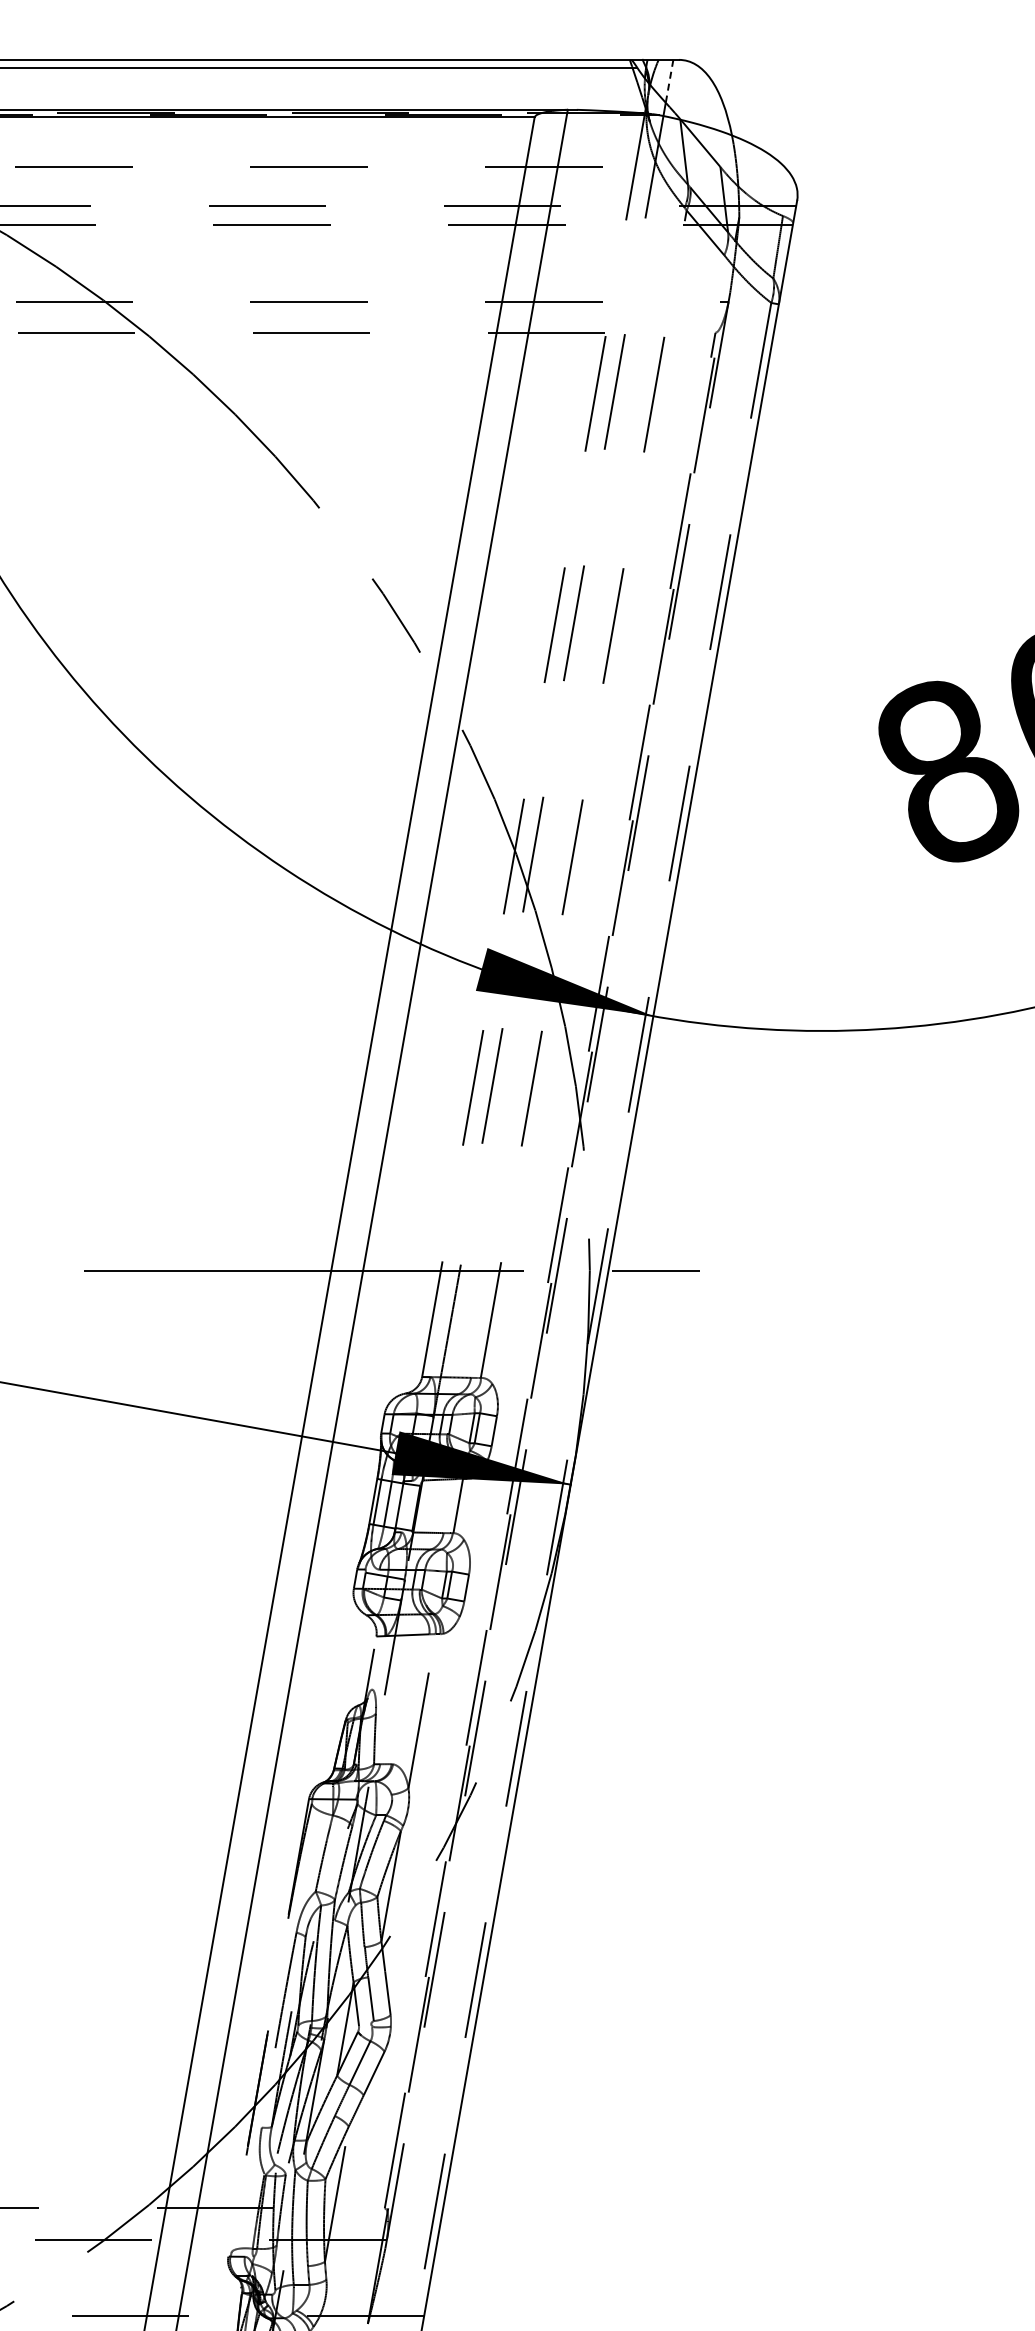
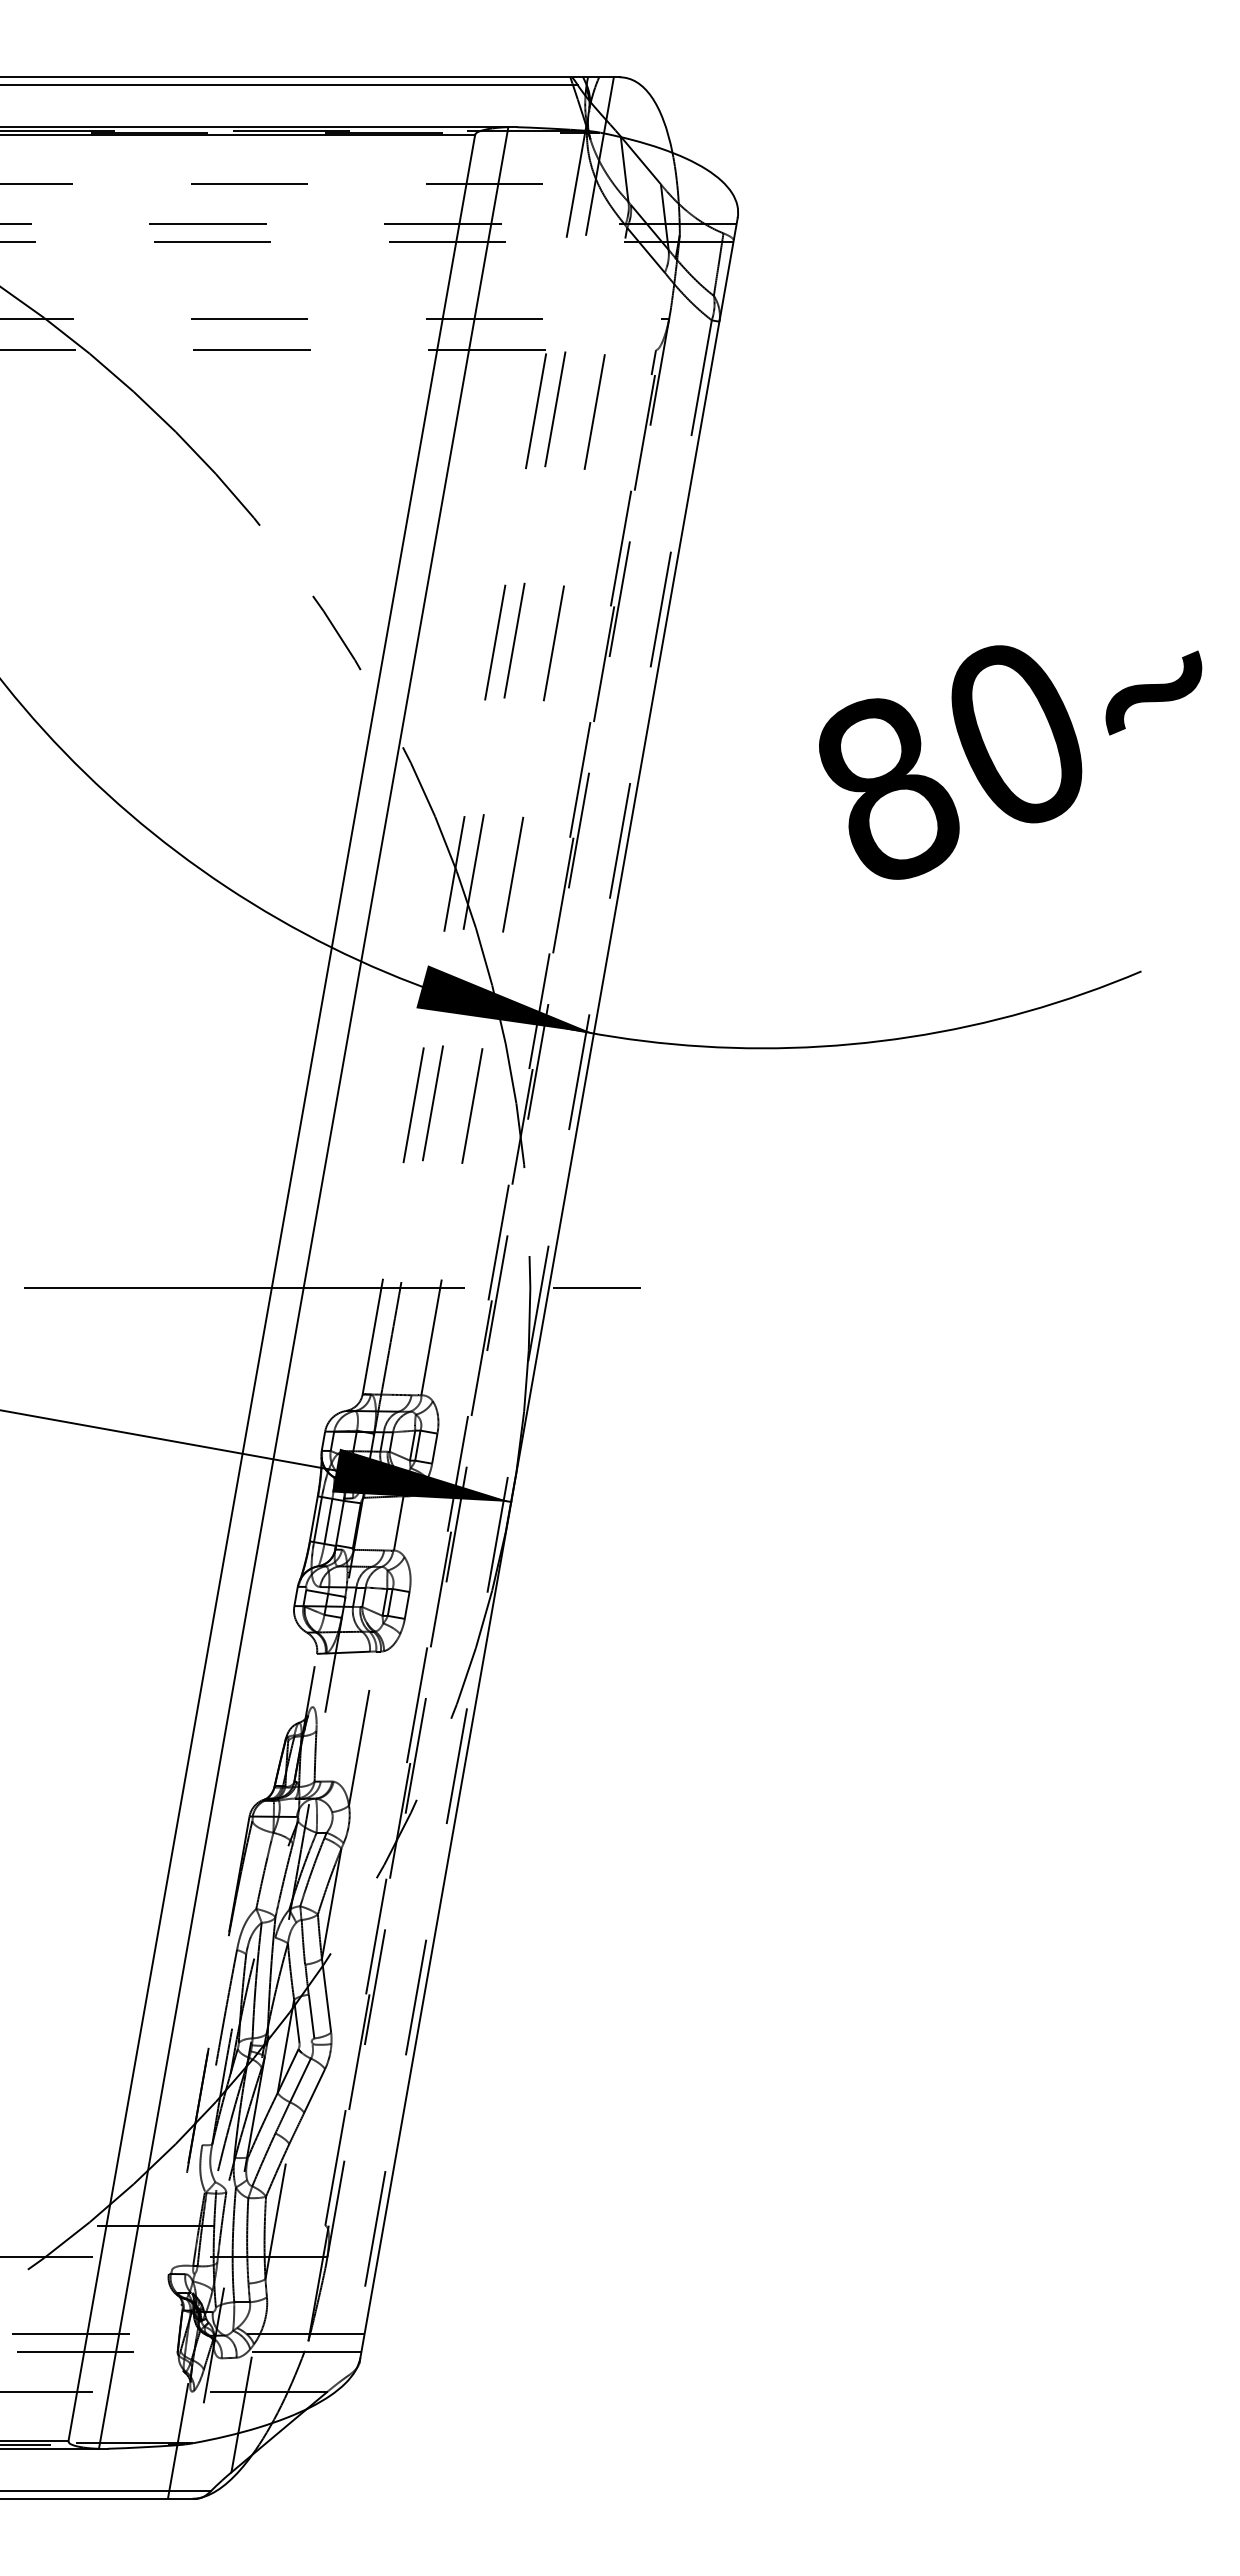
line: (669, 81) -> (610, 98), dashed -> solid

